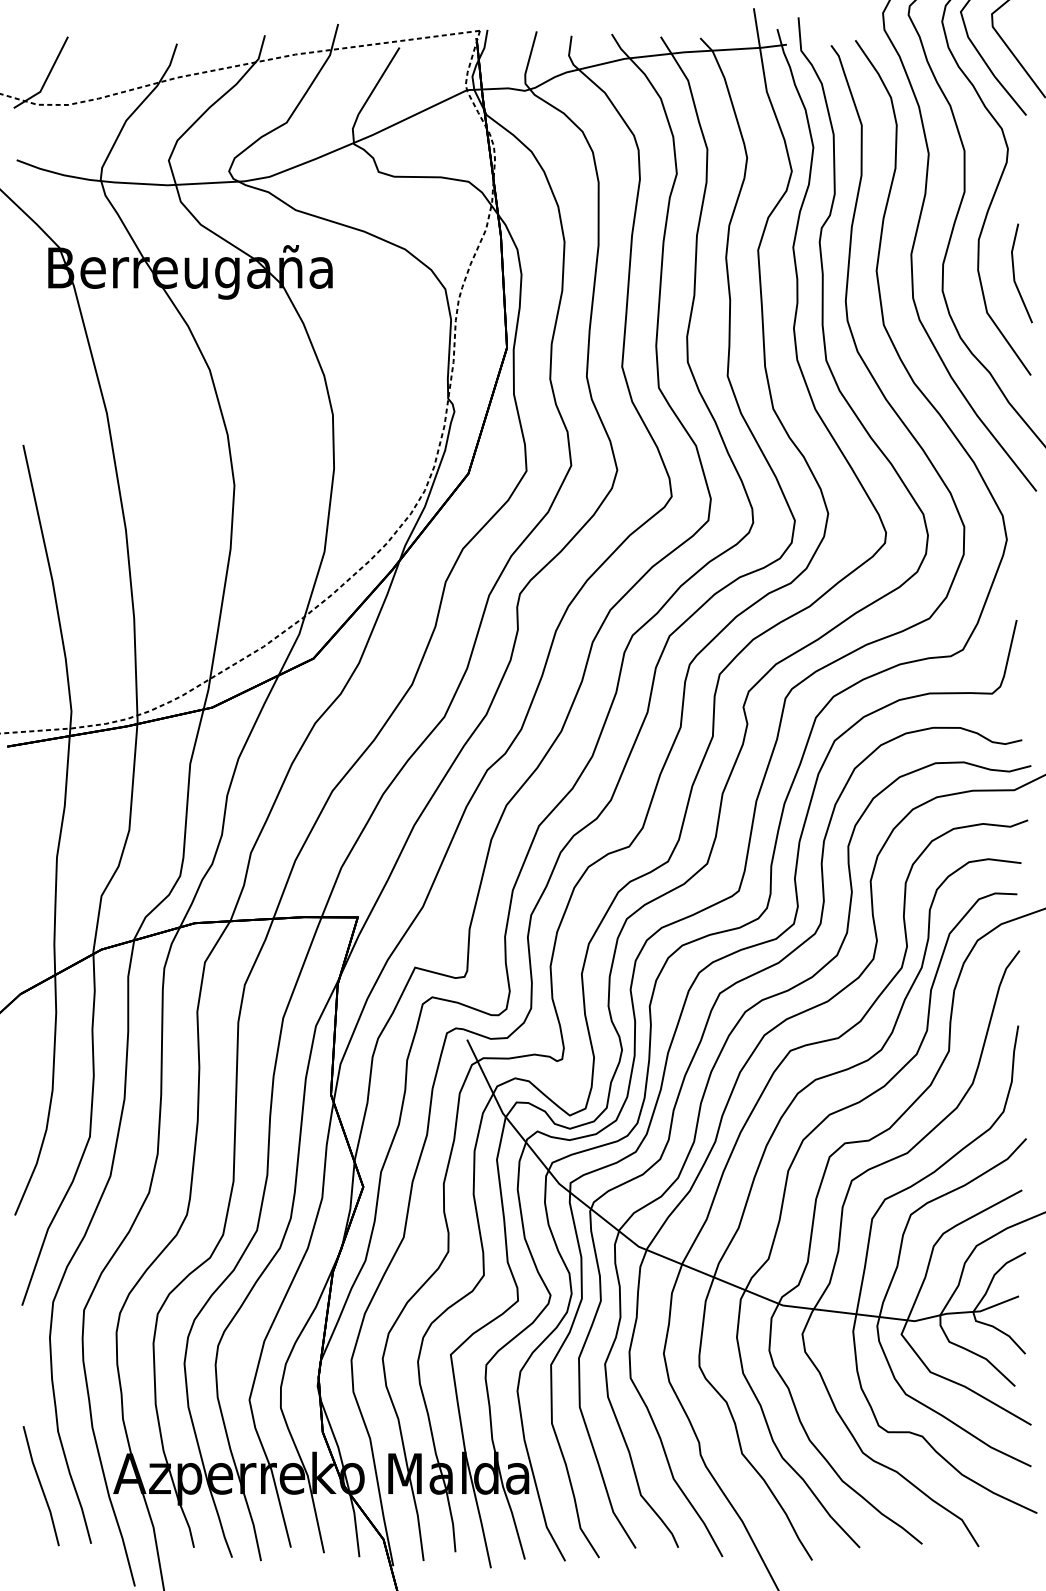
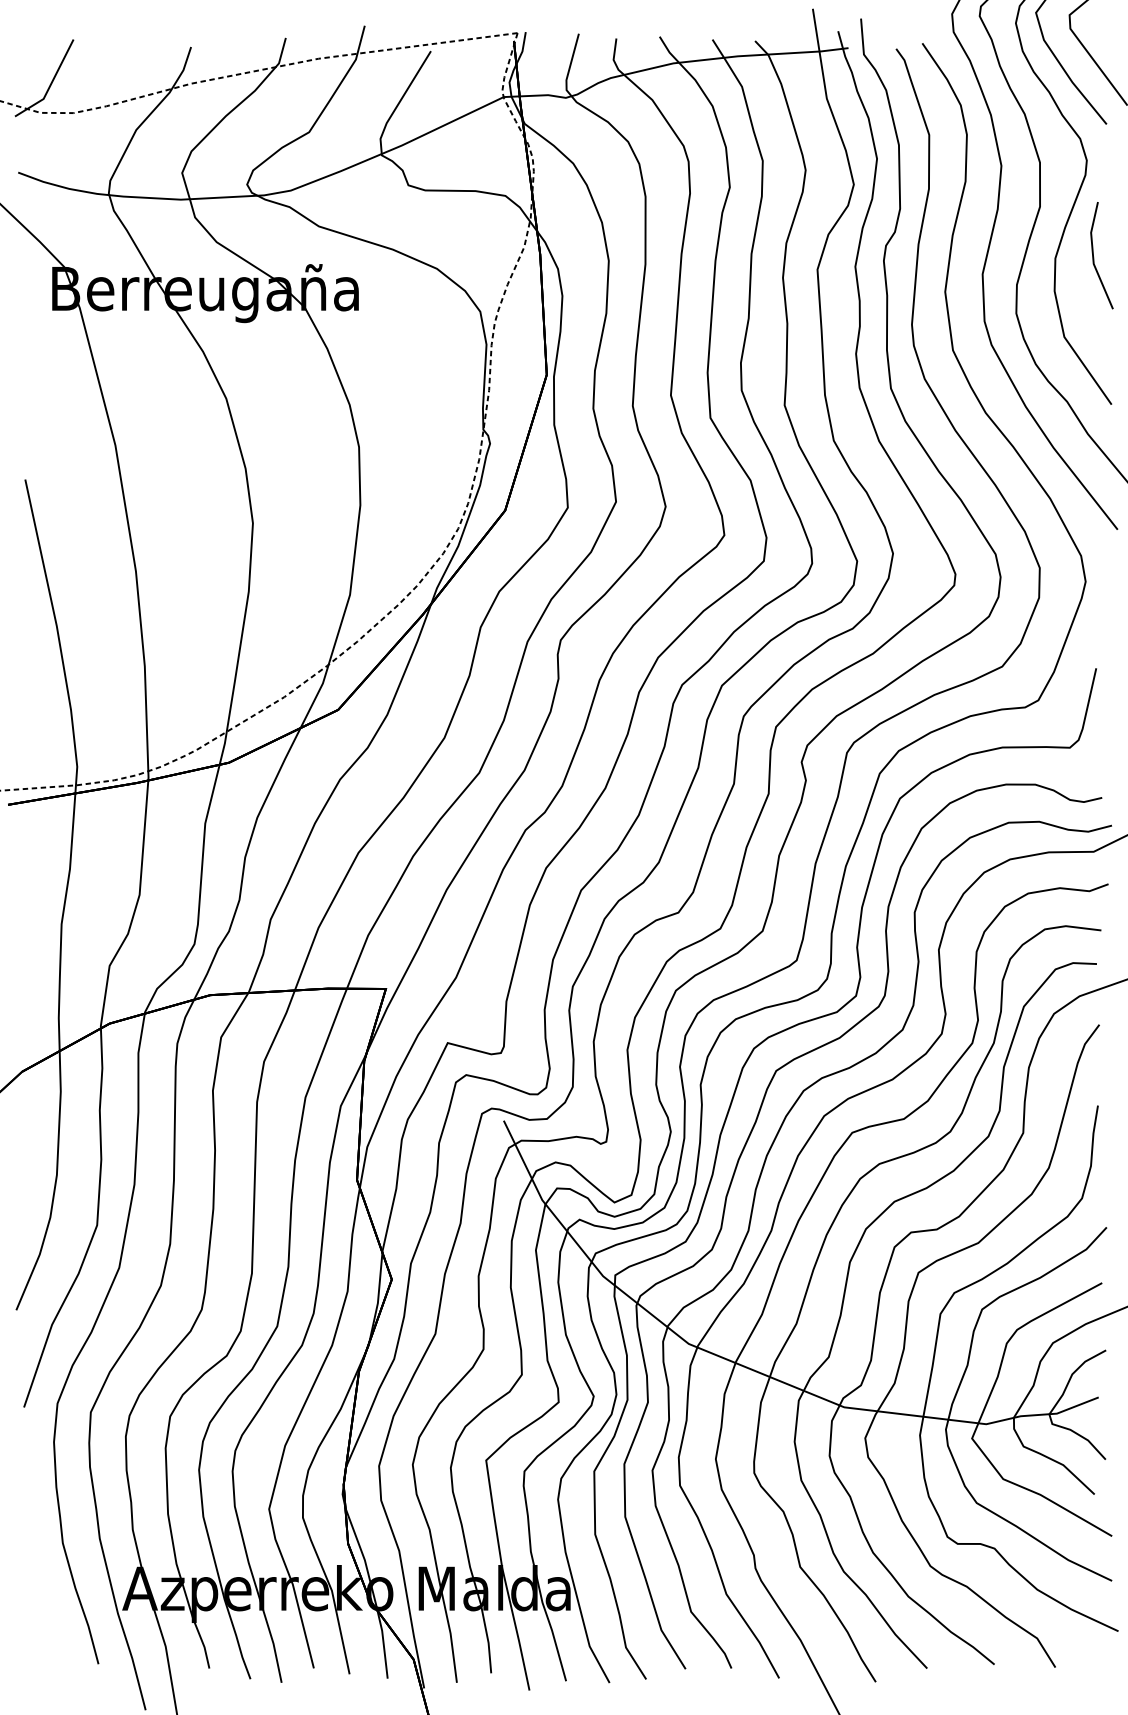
line: (1015, 275) -> (1094, 257), moved
line: (41, 1485) -> (44, 1601), removed

